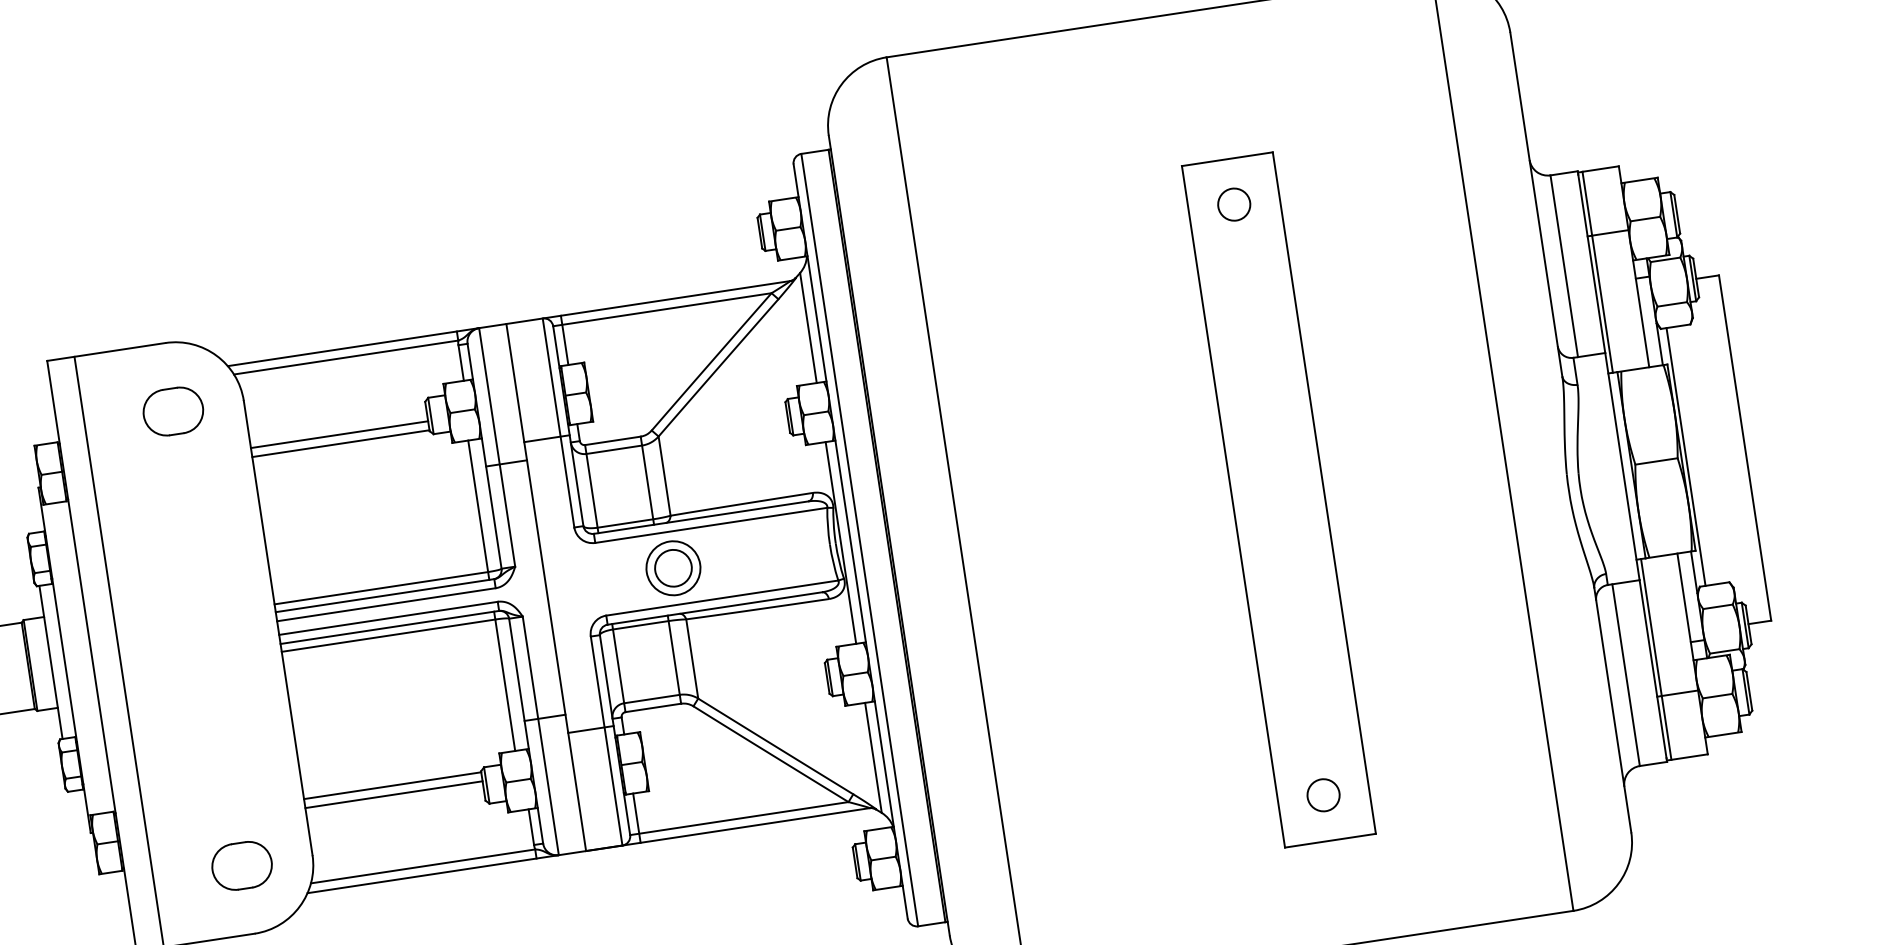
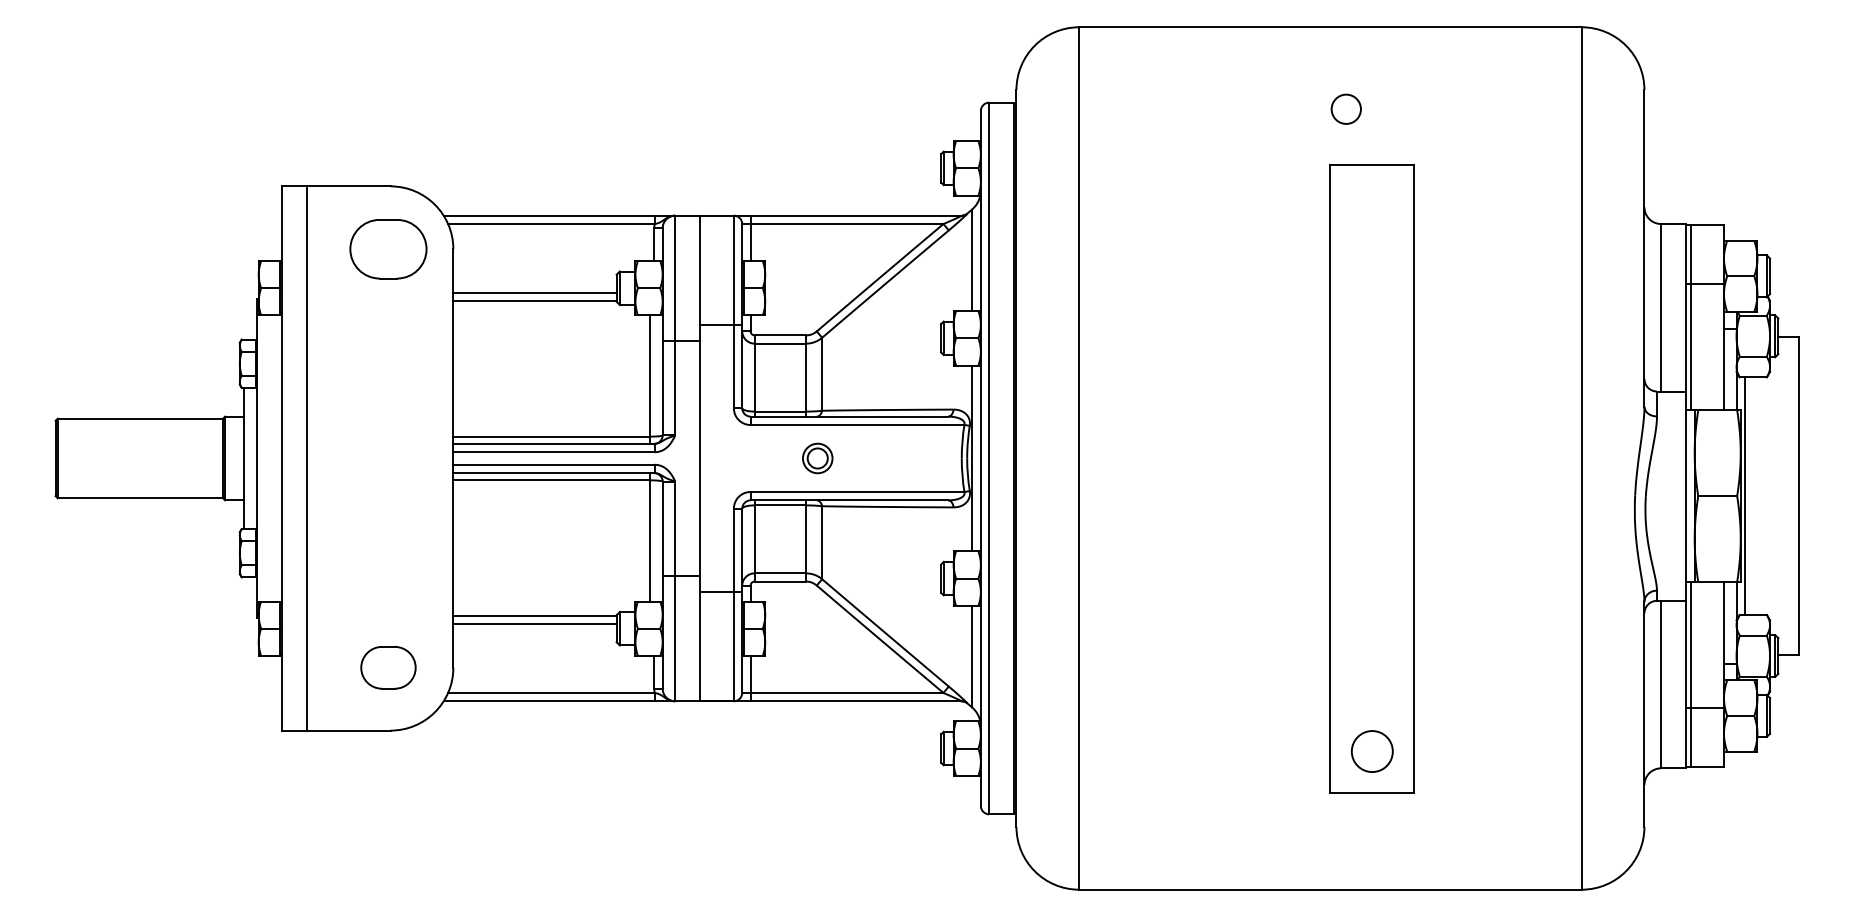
circle: (1233, 203) -> (1345, 108), moved
part: (173, 410) -> (388, 248), size x1.4
part: (673, 568) -> (817, 458), size x0.6
circle: (1322, 795) -> (1371, 751), size x1.4

